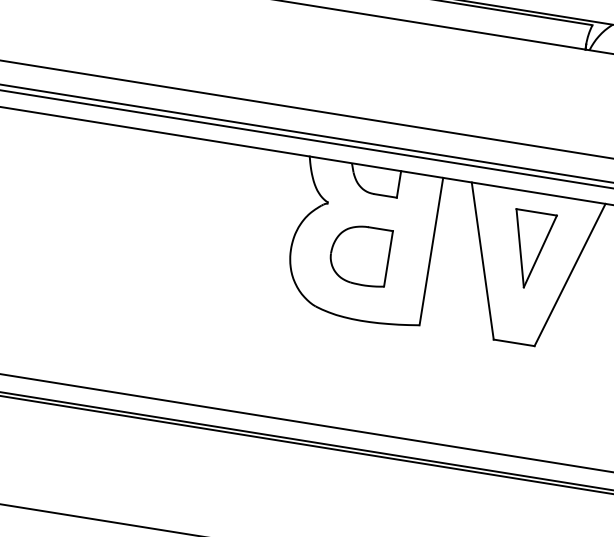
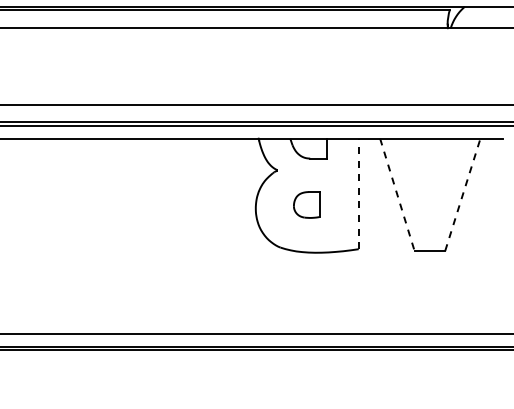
line: (431, 250) -> (358, 193), solid -> dashed
part: (531, 250) -> (431, 181), removed
part: (359, 254) -> (306, 204), size x0.6
line: (483, 260) -> (397, 194), solid -> dashed
line: (569, 274) -> (462, 194), solid -> dashed

